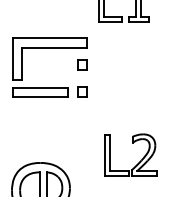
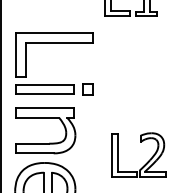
part: (82, 64) -> (88, 60), removed
part: (41, 120) -> (45, 118), added

